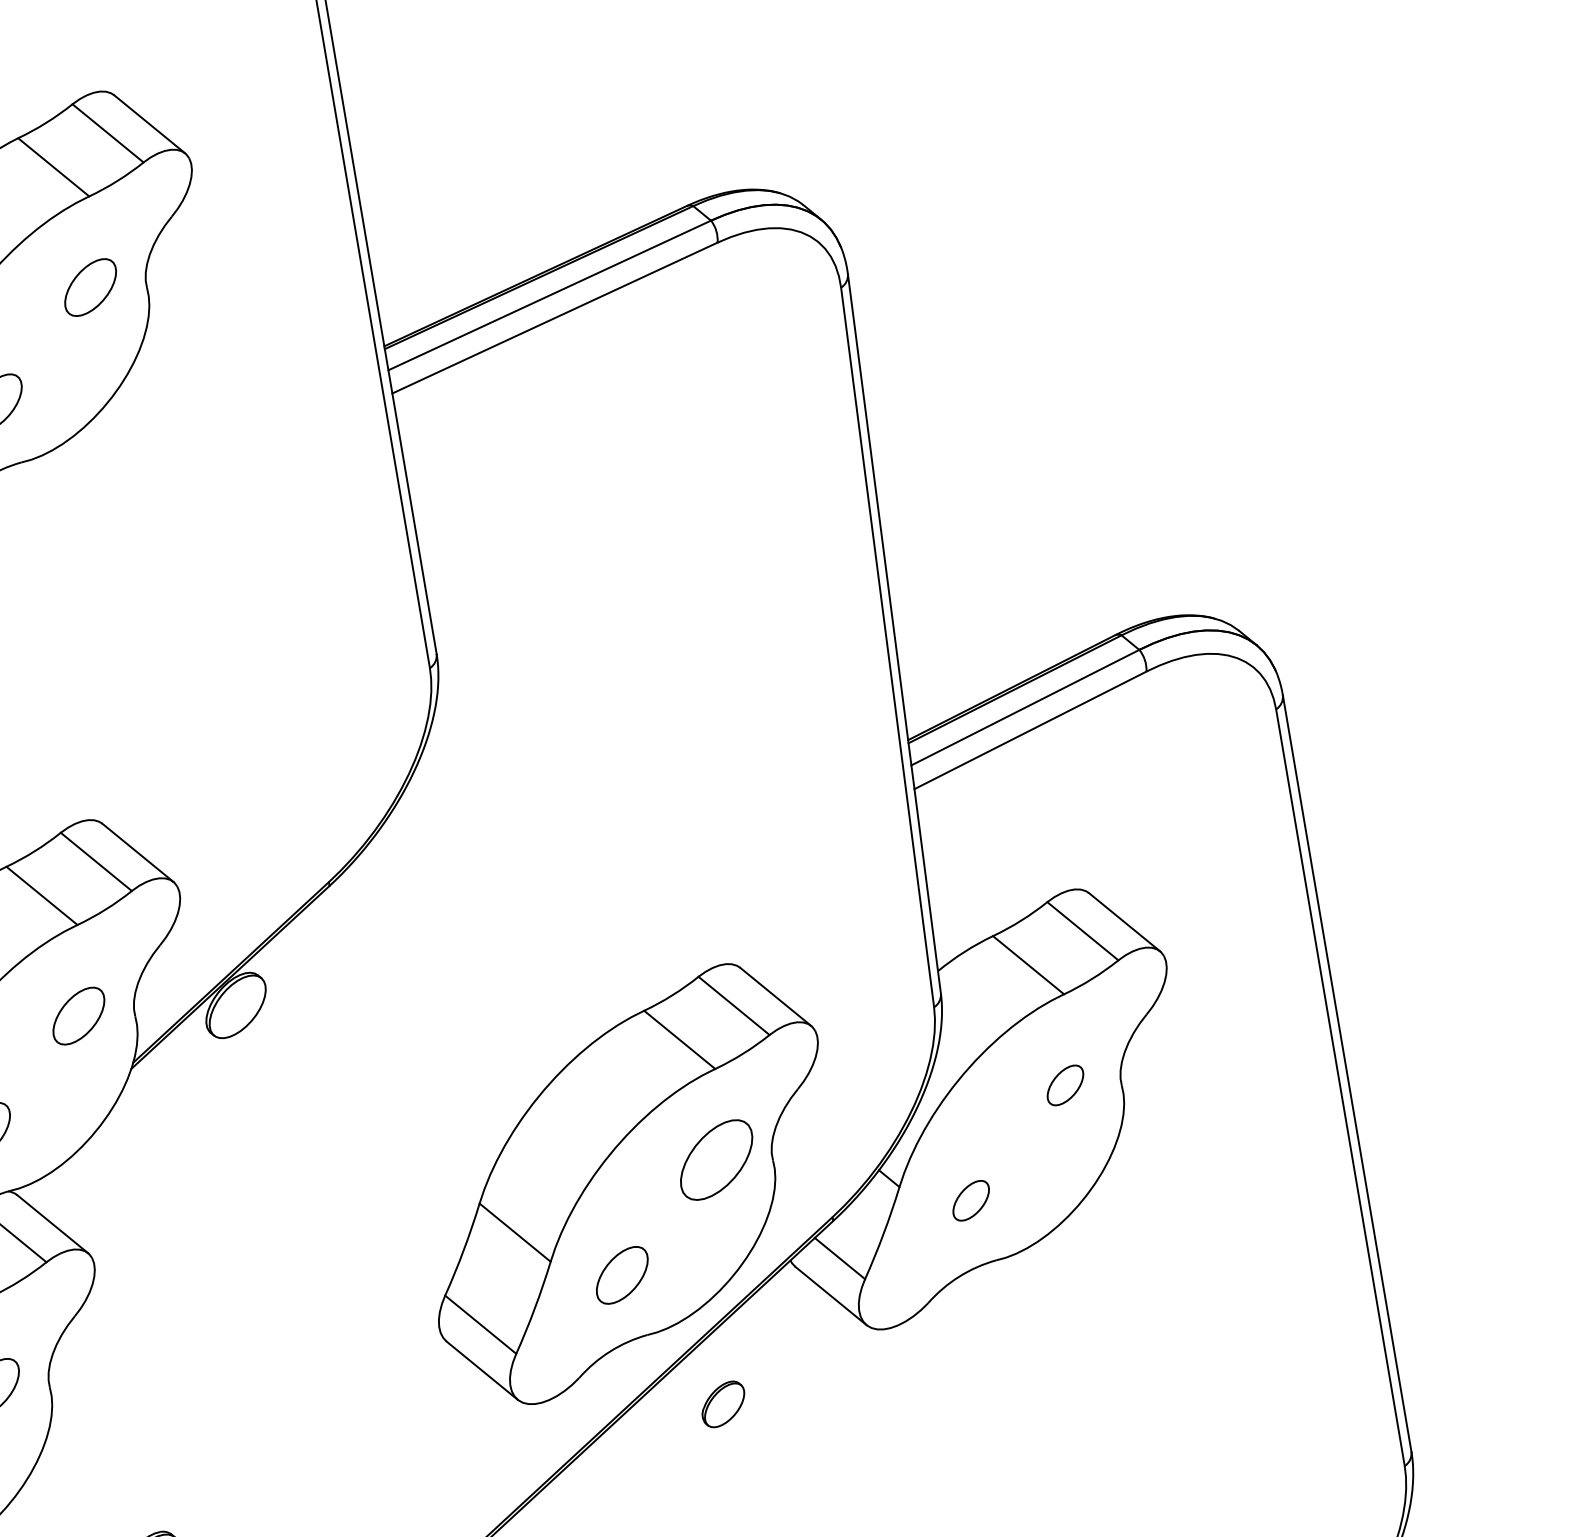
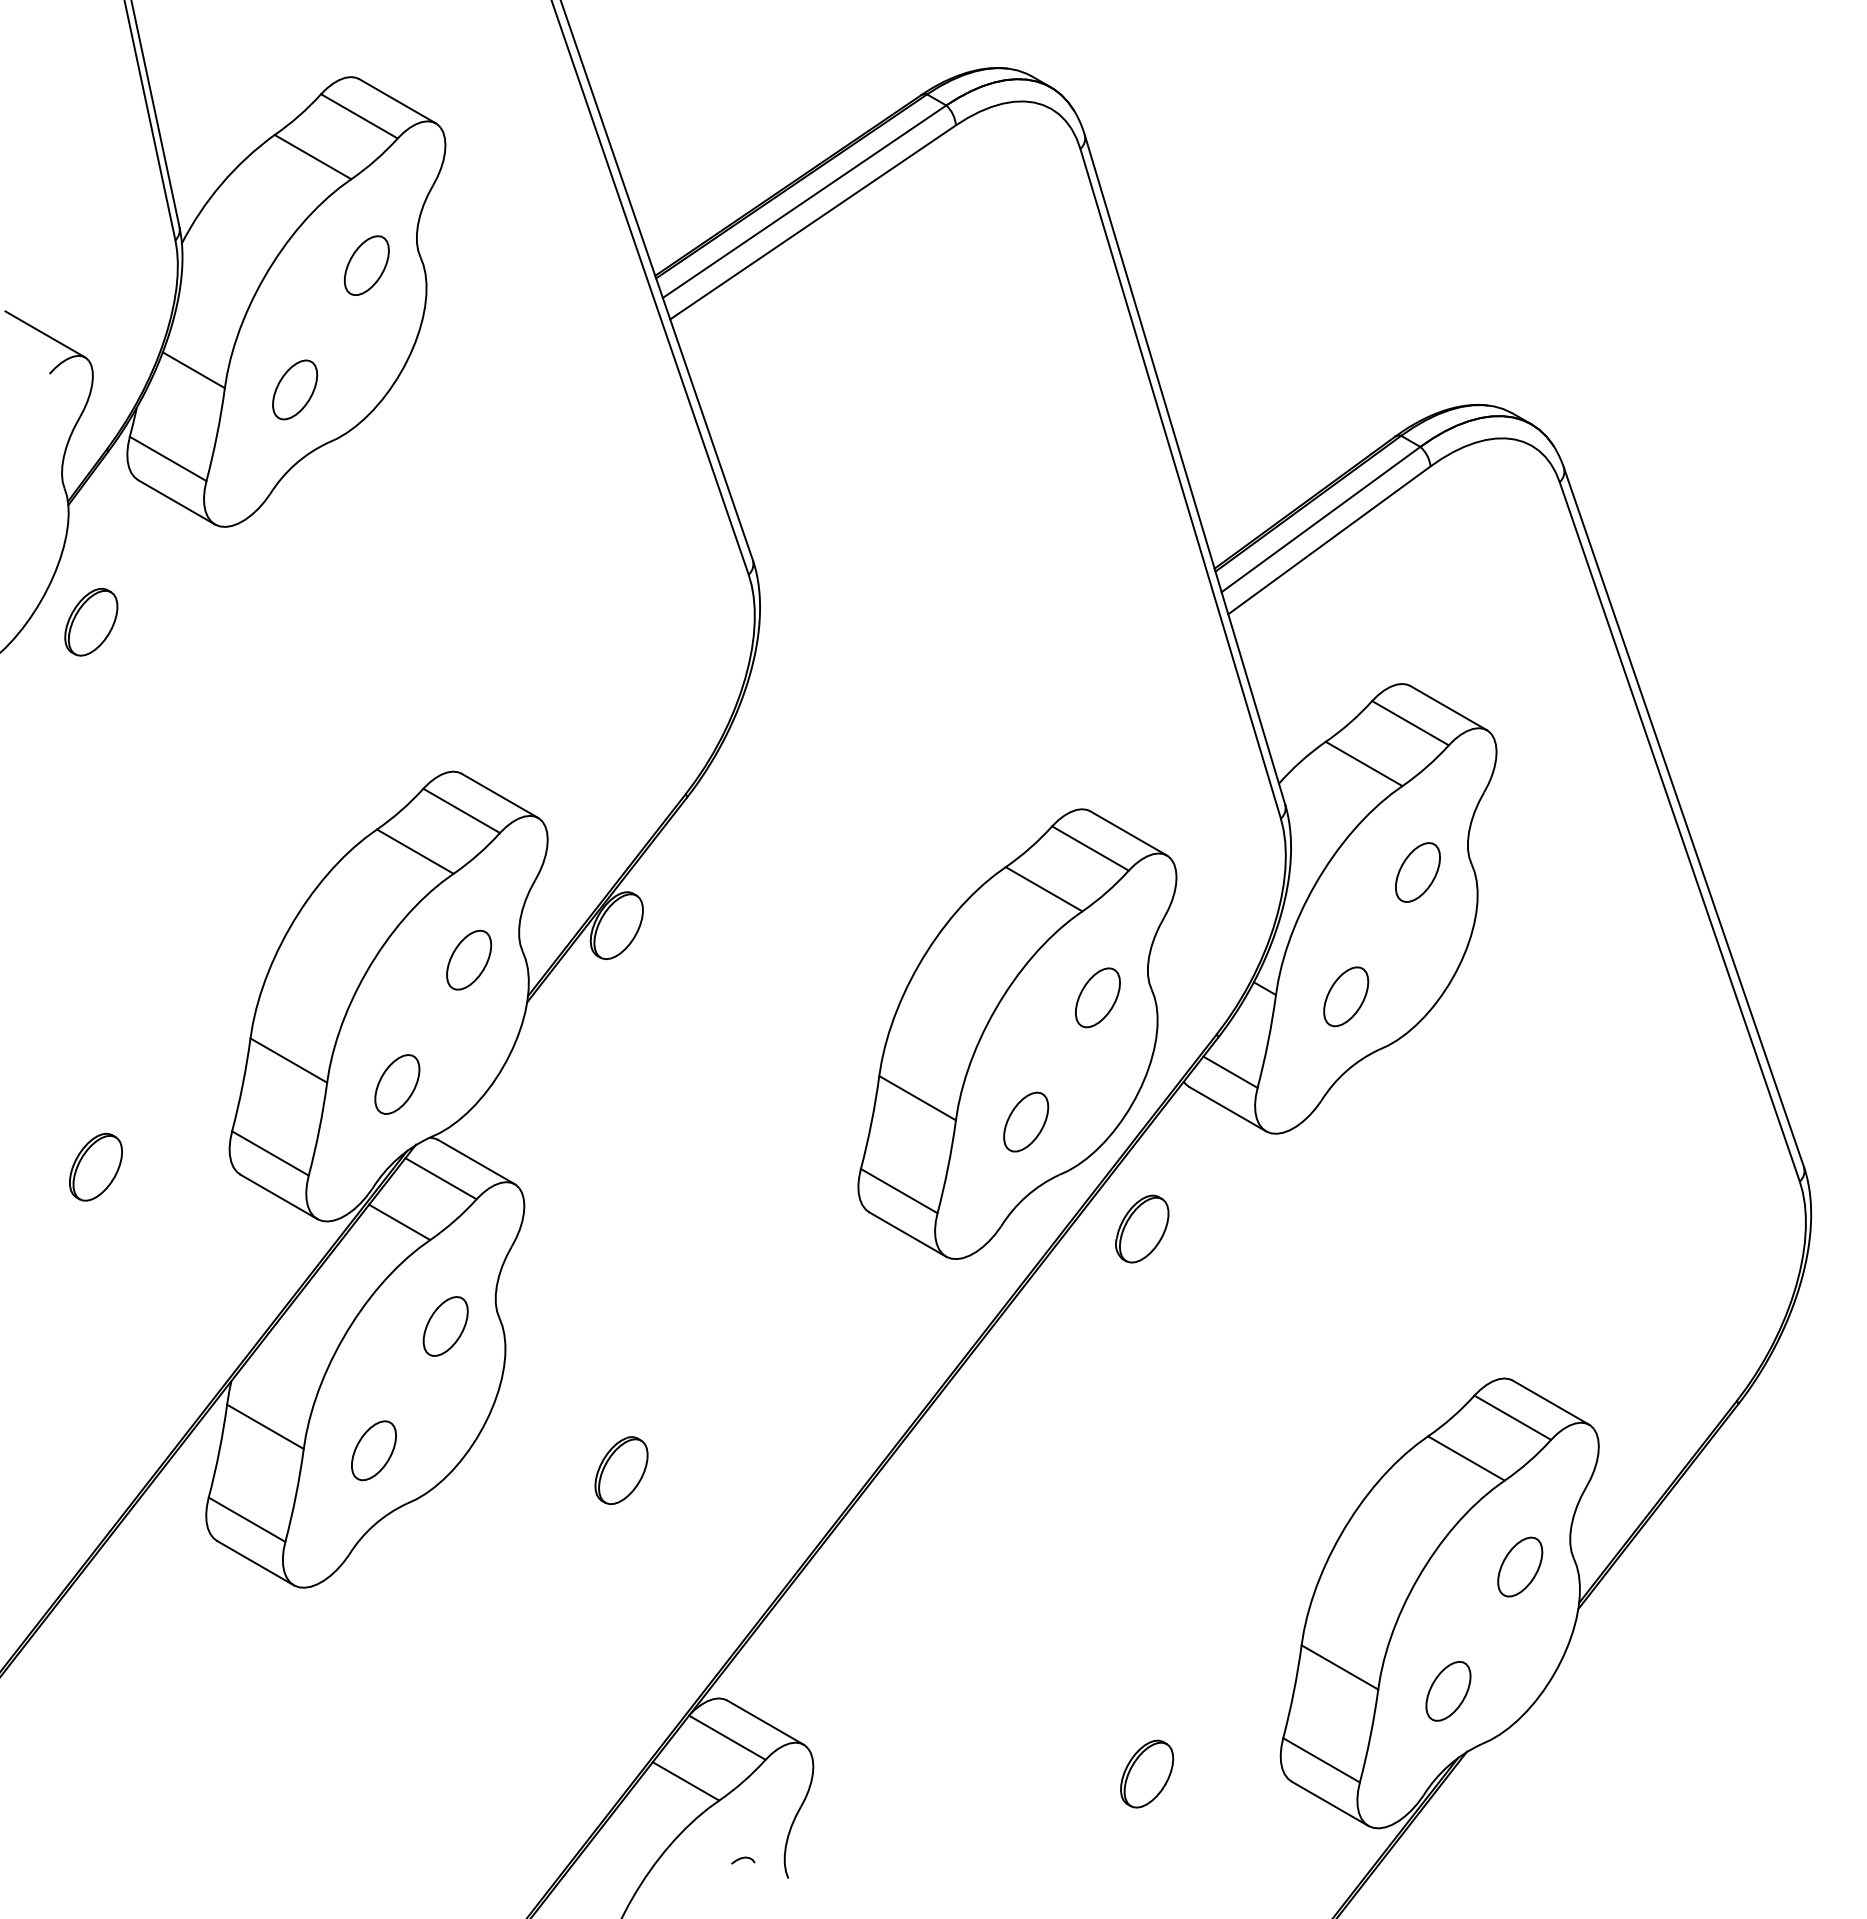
part: (1065, 1085) -> (1417, 872), size x1.43
part: (716, 1159) -> (1097, 997), size x0.71
part: (971, 1200) -> (1346, 996), size x1.43
part: (723, 1403) -> (1142, 1228), size x1.43

